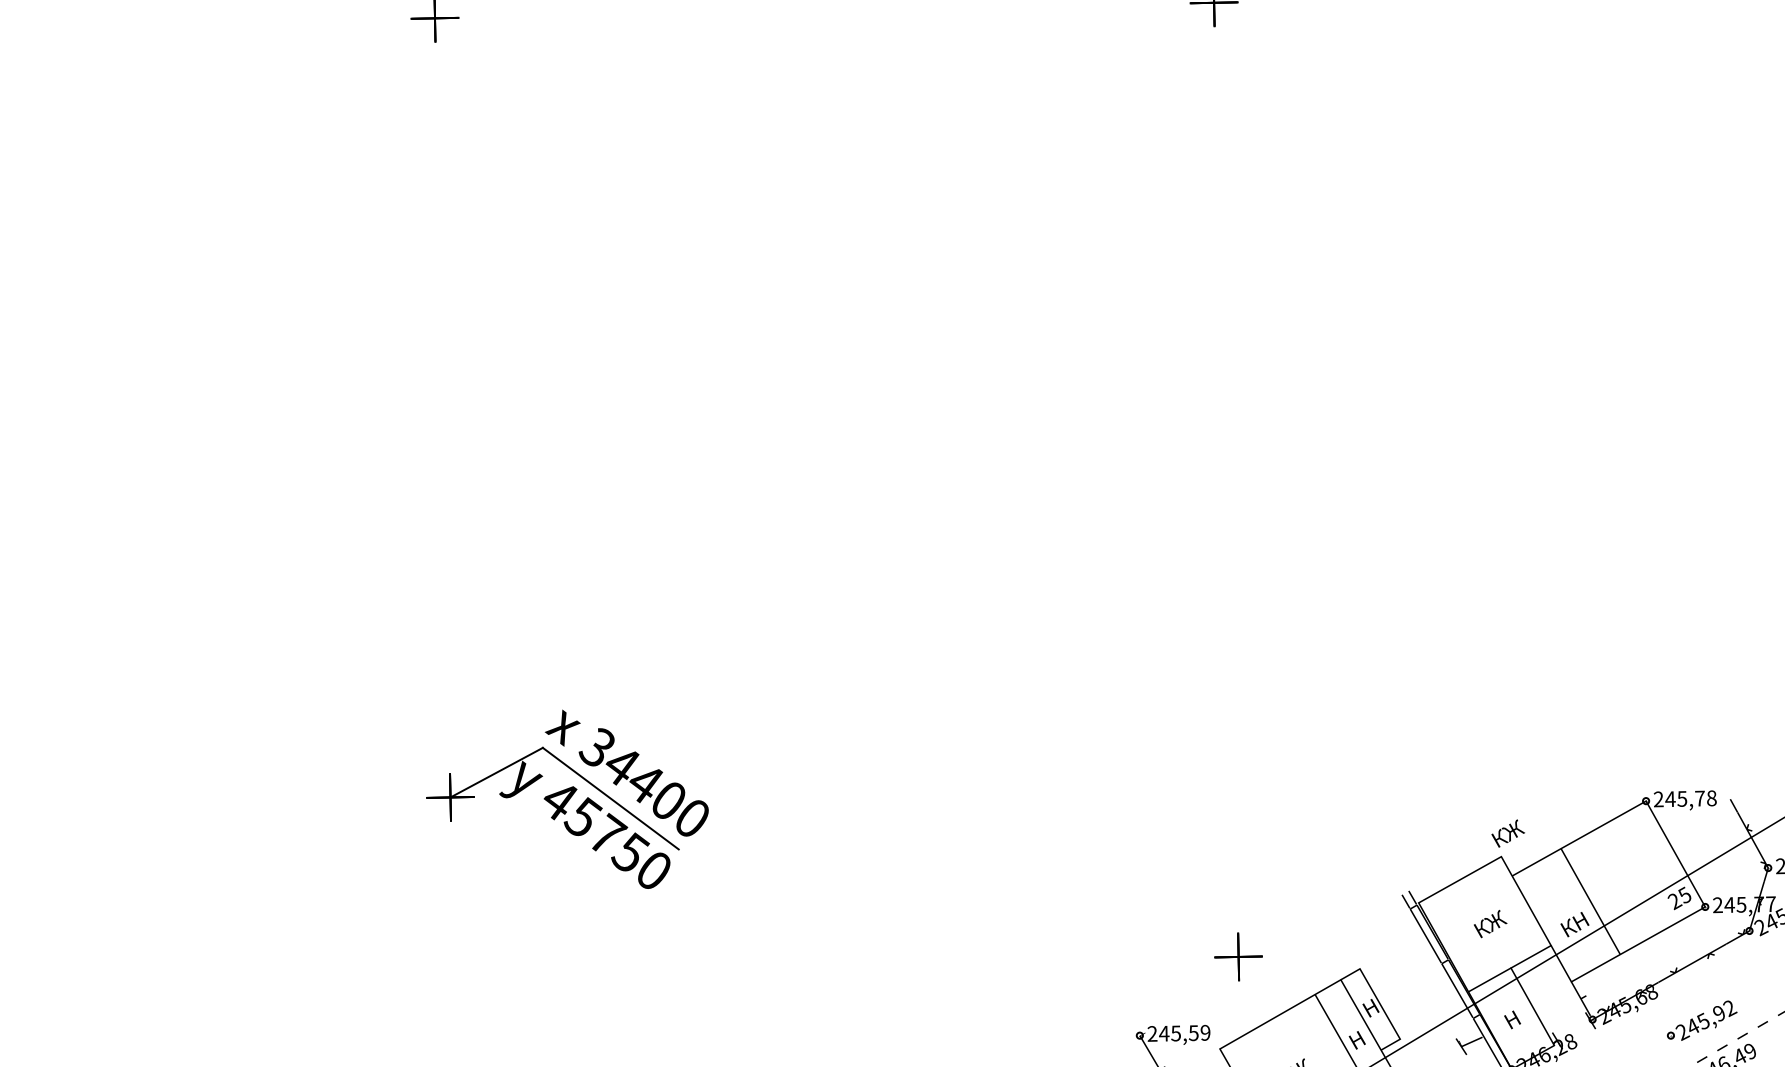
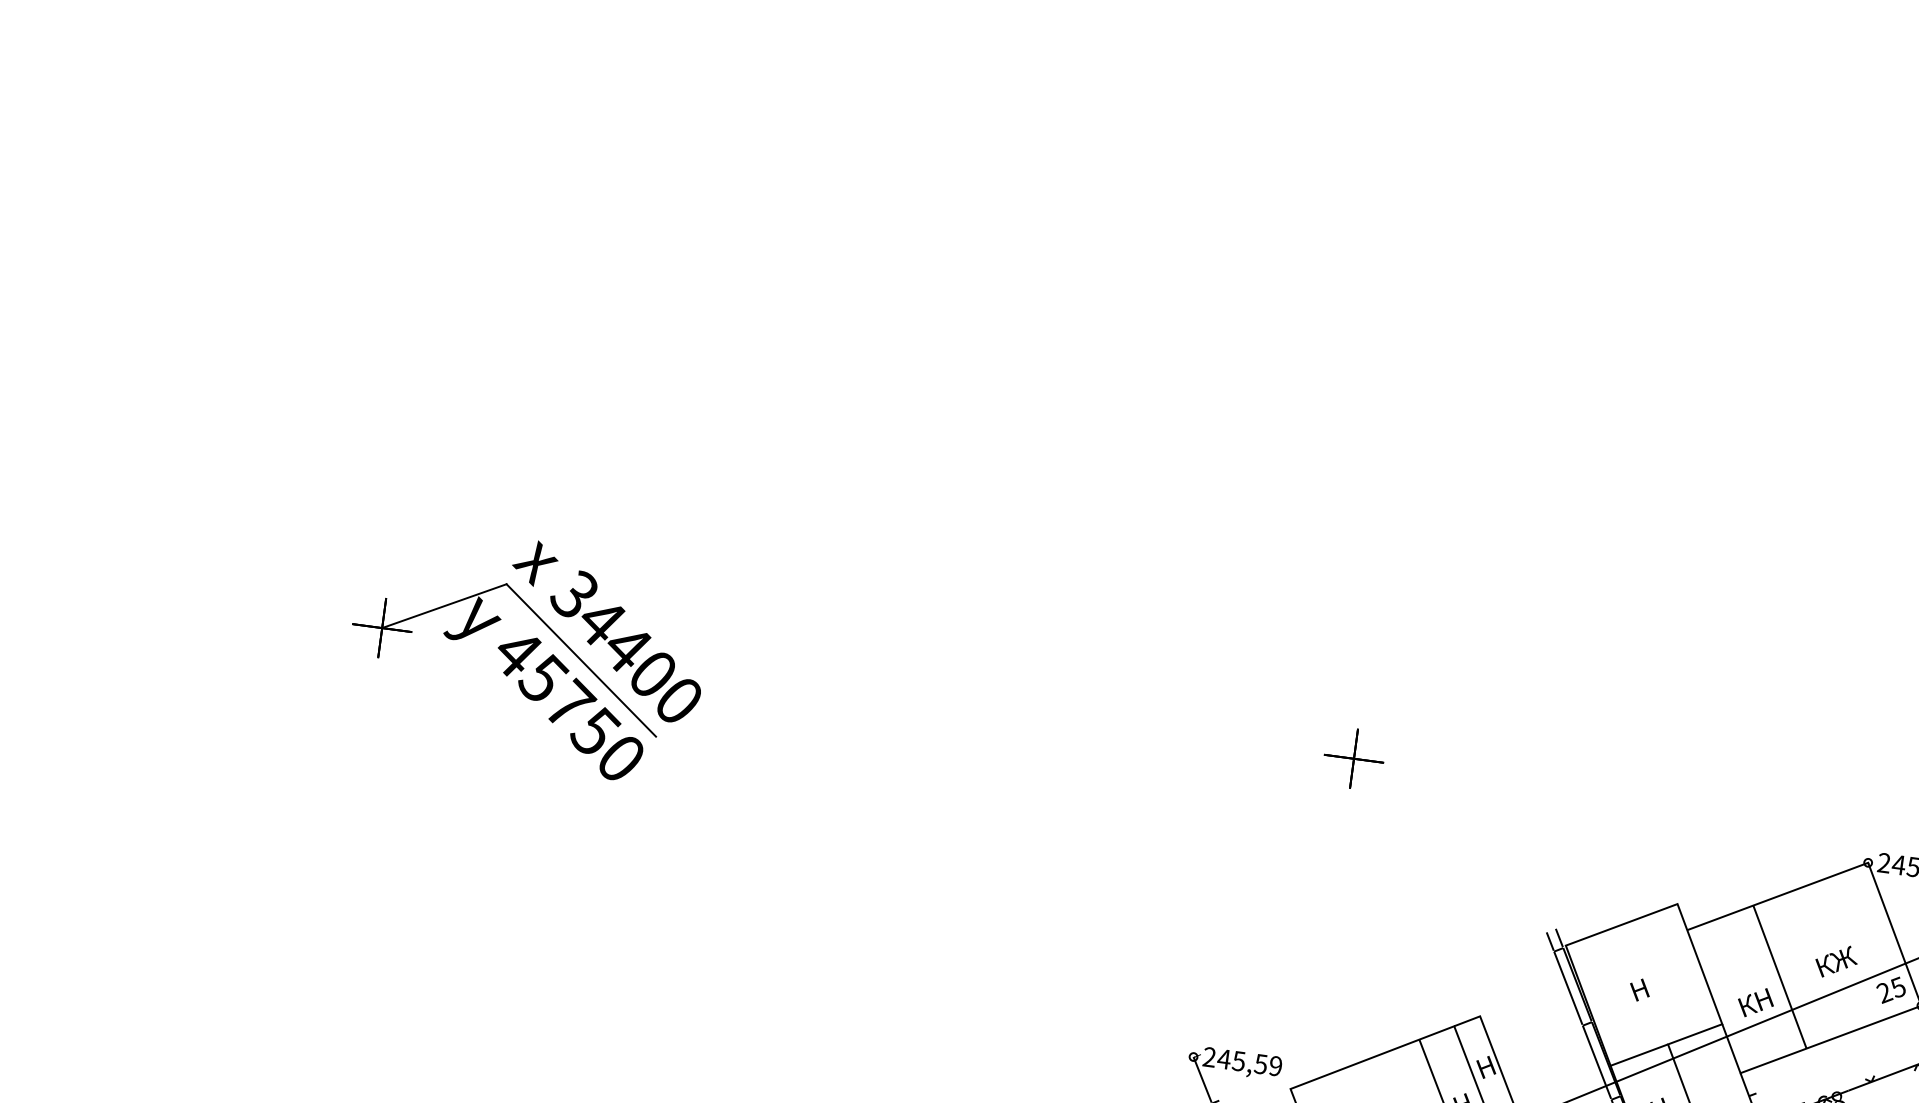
text: (1508, 833) -> (1836, 961), moved
text: (1493, 921) -> (1655, 983), КЖ -> Н
part: (1238, 956) -> (1353, 758), moved

